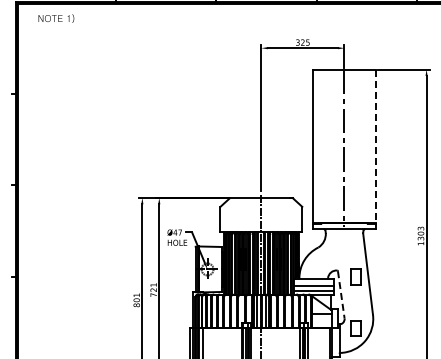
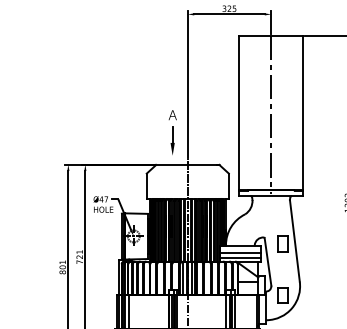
line: (376, 147) -> (303, 114), dashed -> solid
part: (246, 165) -> (172, 132), added
line: (341, 294) -> (268, 261), dashed -> solid

